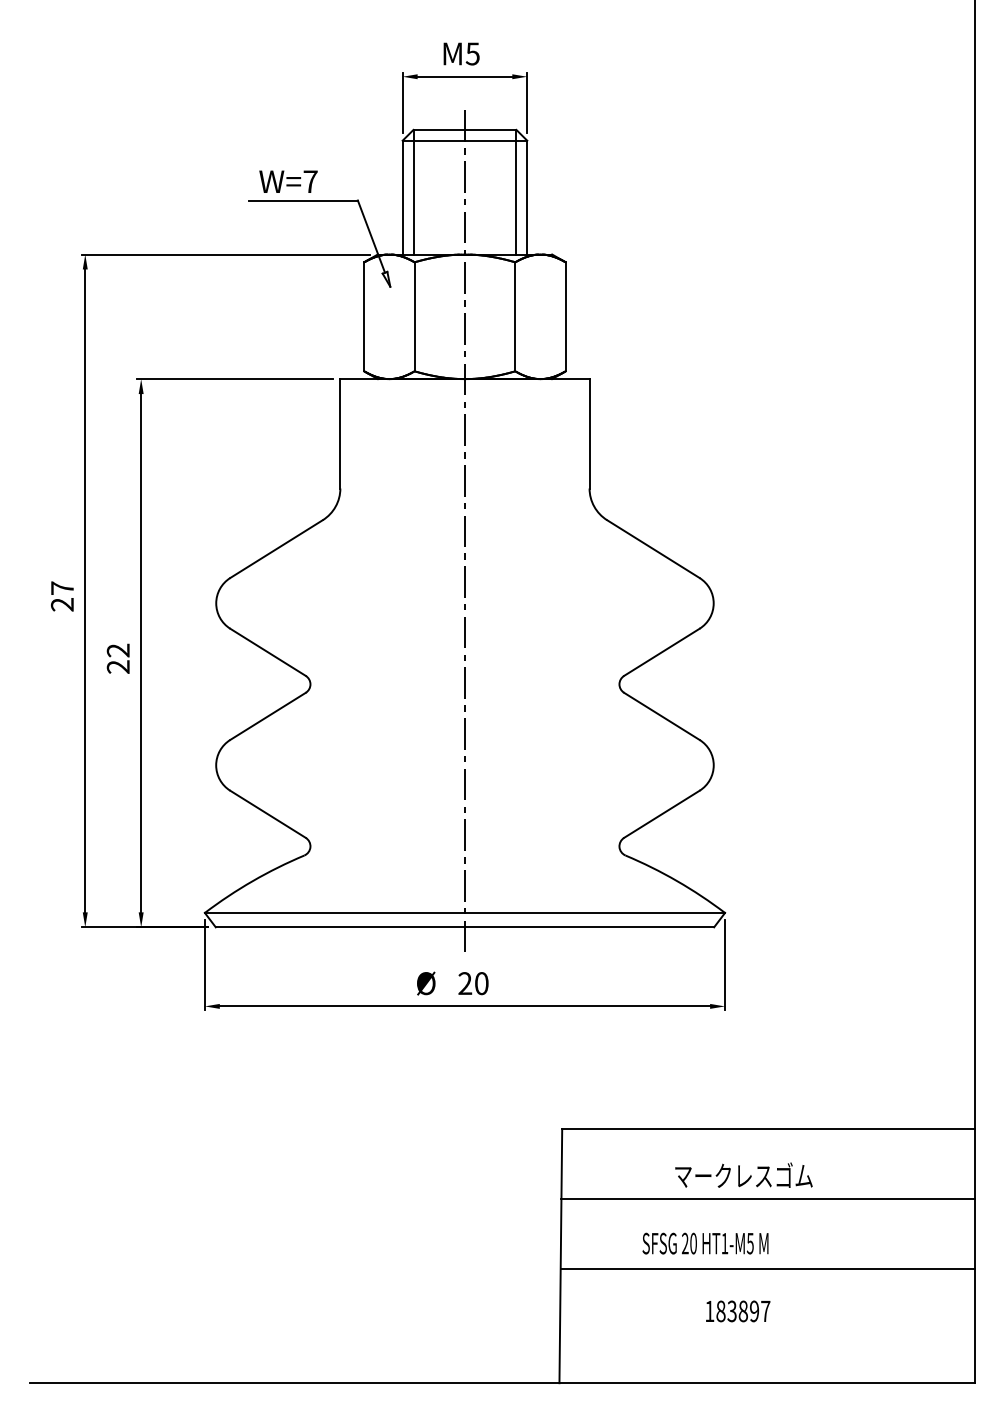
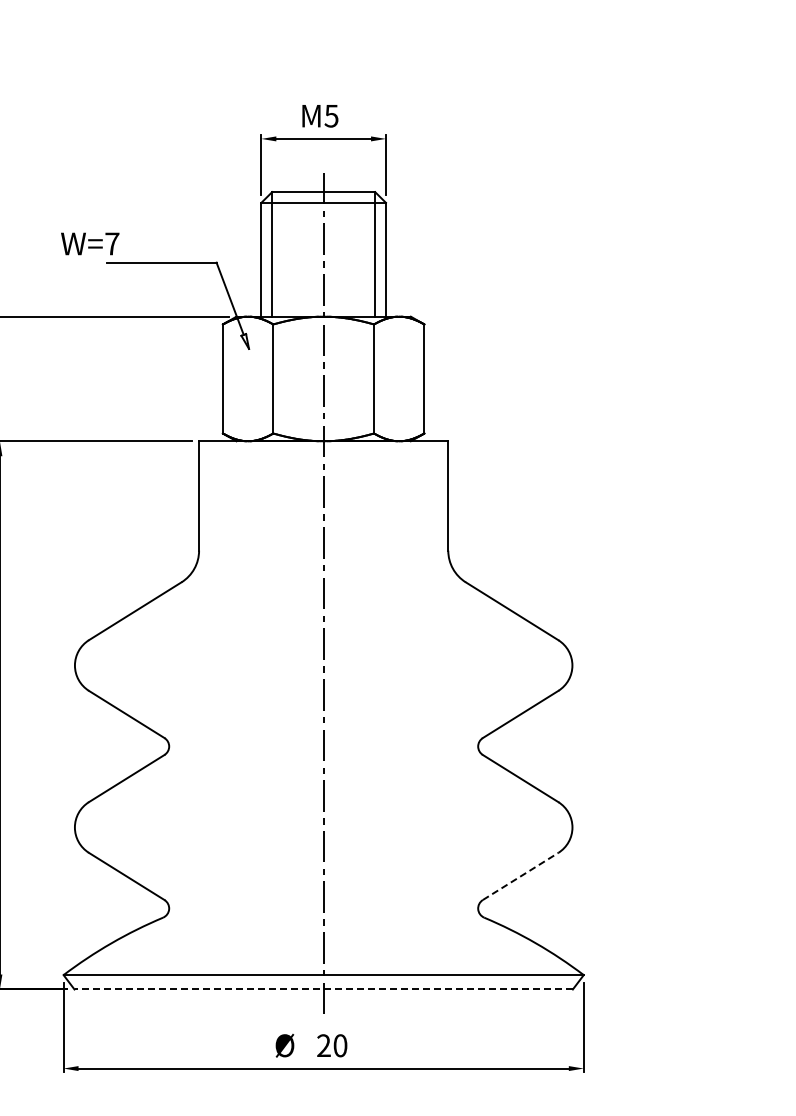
text: (288, 181) -> (90, 243), moved
line: (661, 814) -> (520, 876), solid -> dashed
line: (464, 927) -> (323, 989), solid -> dashed

